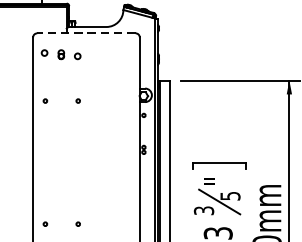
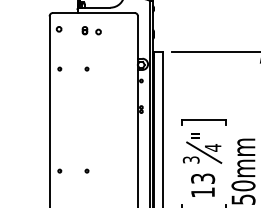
line: (86, 33) -> (93, 13), dashed -> solid
part: (69, 54) -> (91, 30), moved
text: (230, 195) -> (213, 147), 5 -> 4

